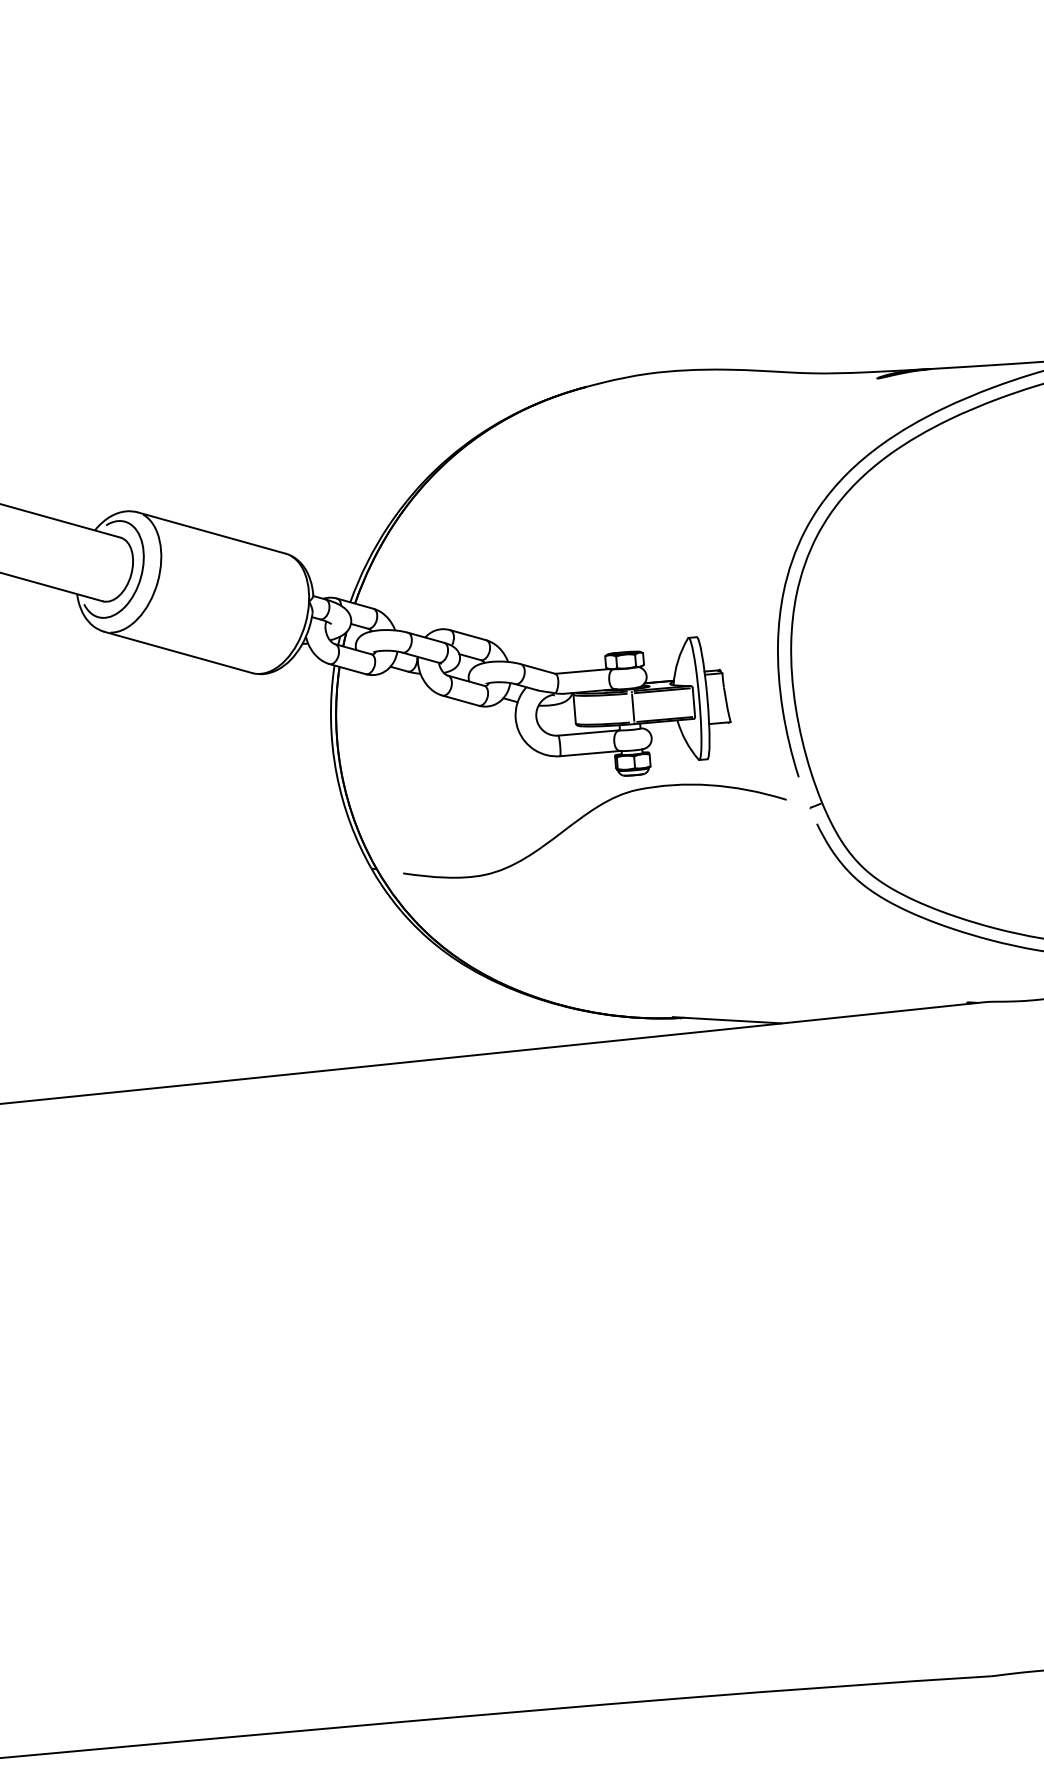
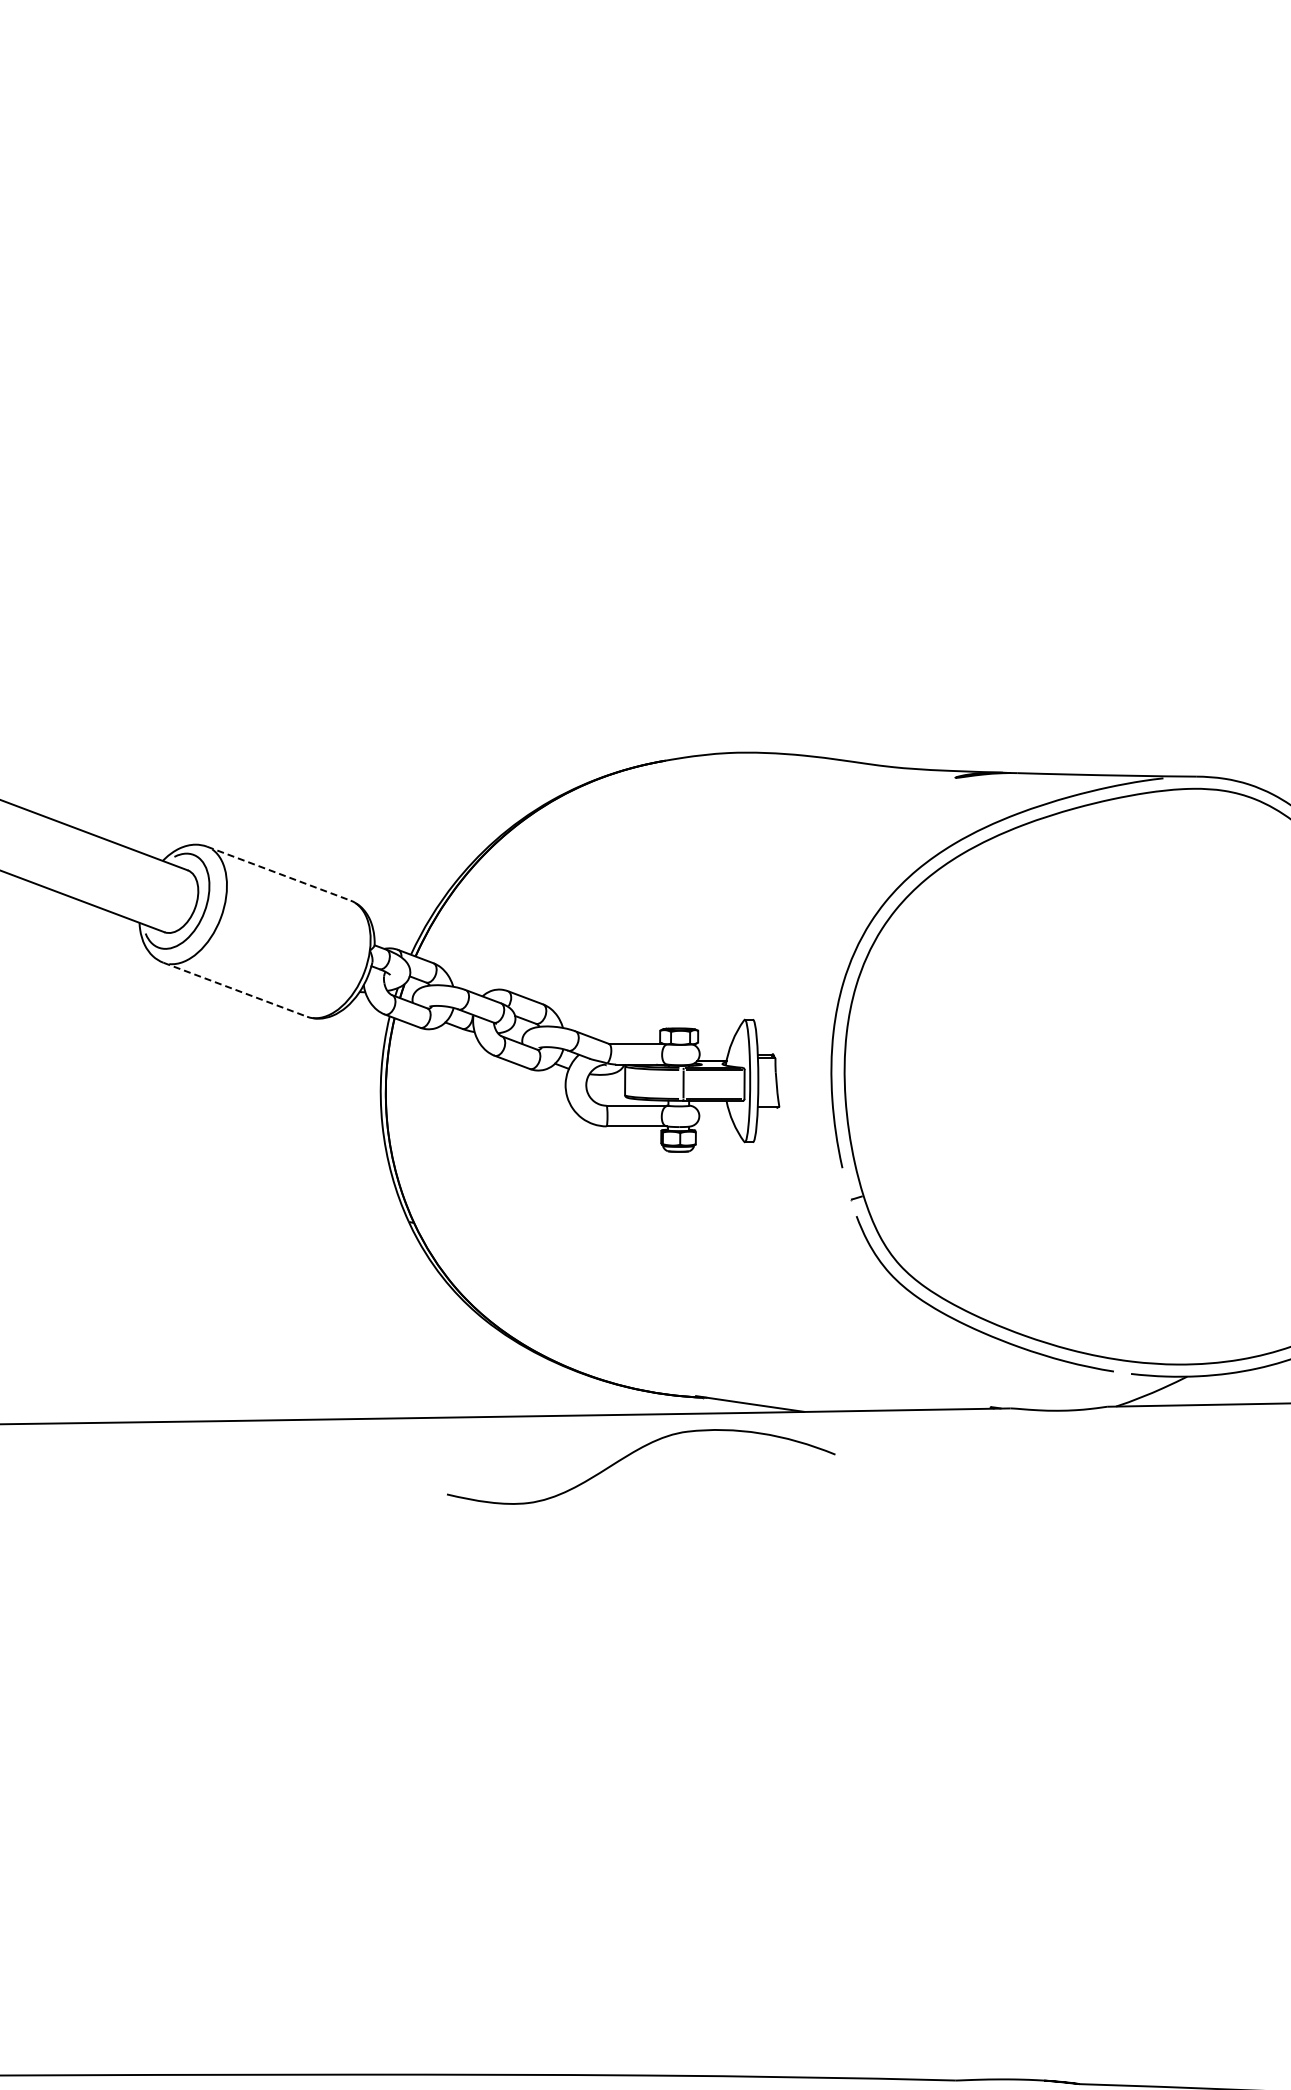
line: (211, 532) -> (278, 873), solid -> dashed
line: (178, 652) -> (235, 989), solid -> dashed
curve: (587, 815) -> (635, 1452), moved

